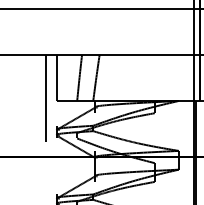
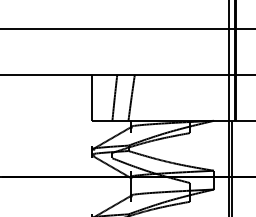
line: (46, 97) -> (81, 117), removed

